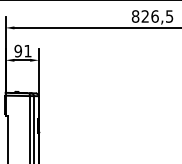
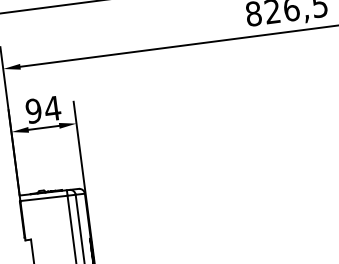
text: (27, 51) -> (51, 109), 91 -> 94

